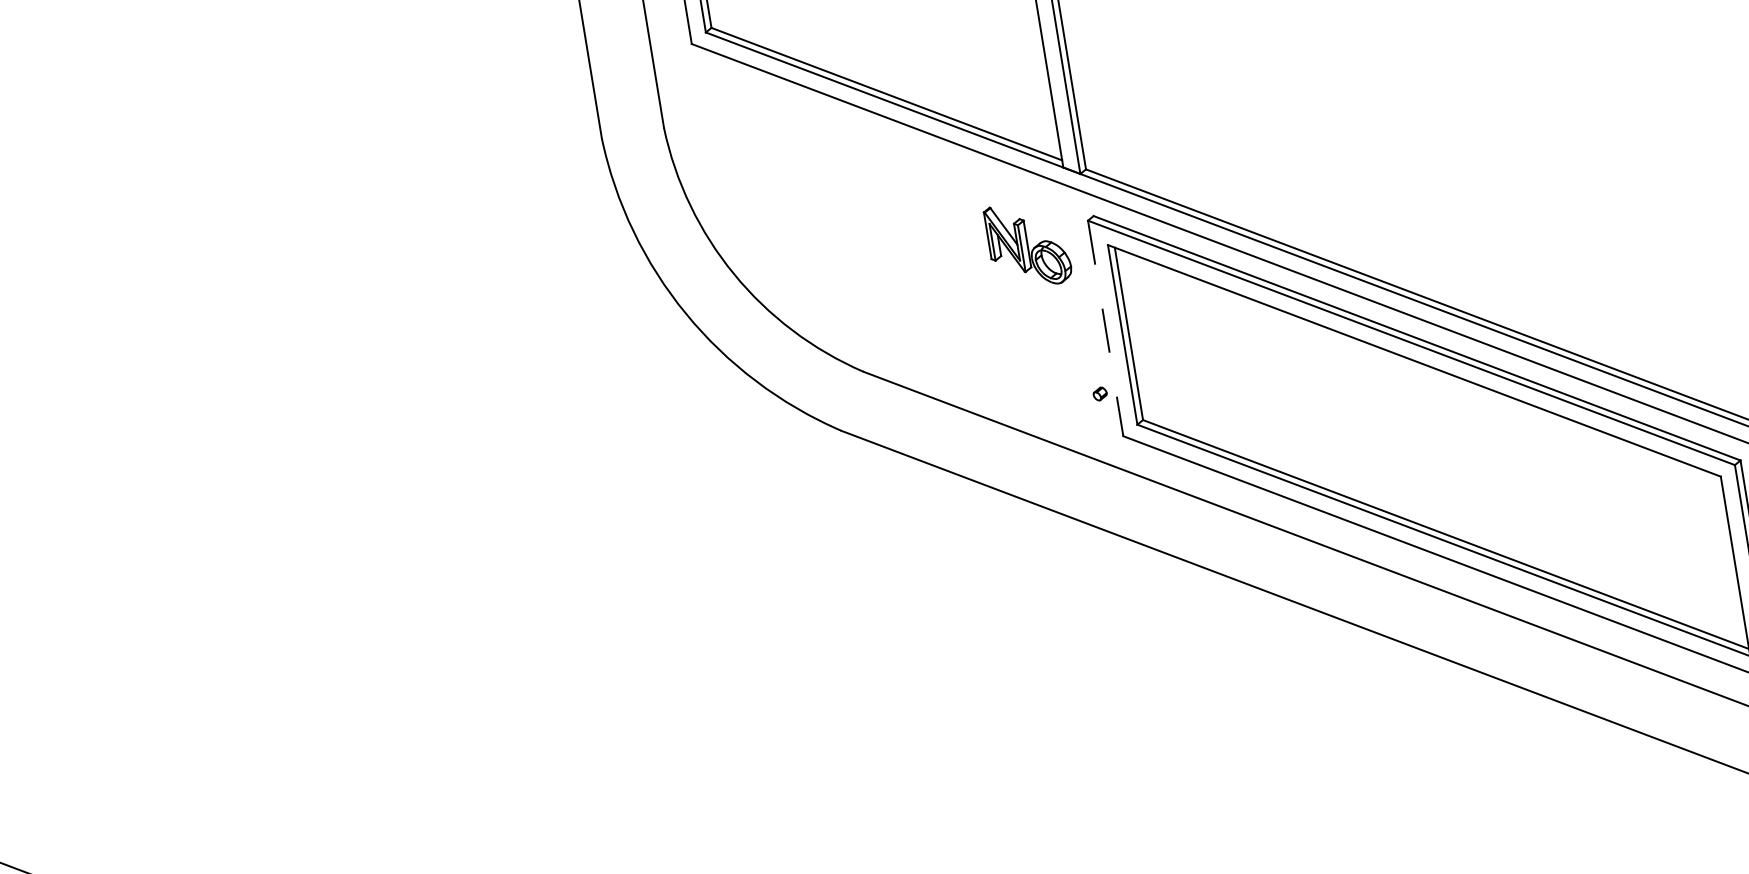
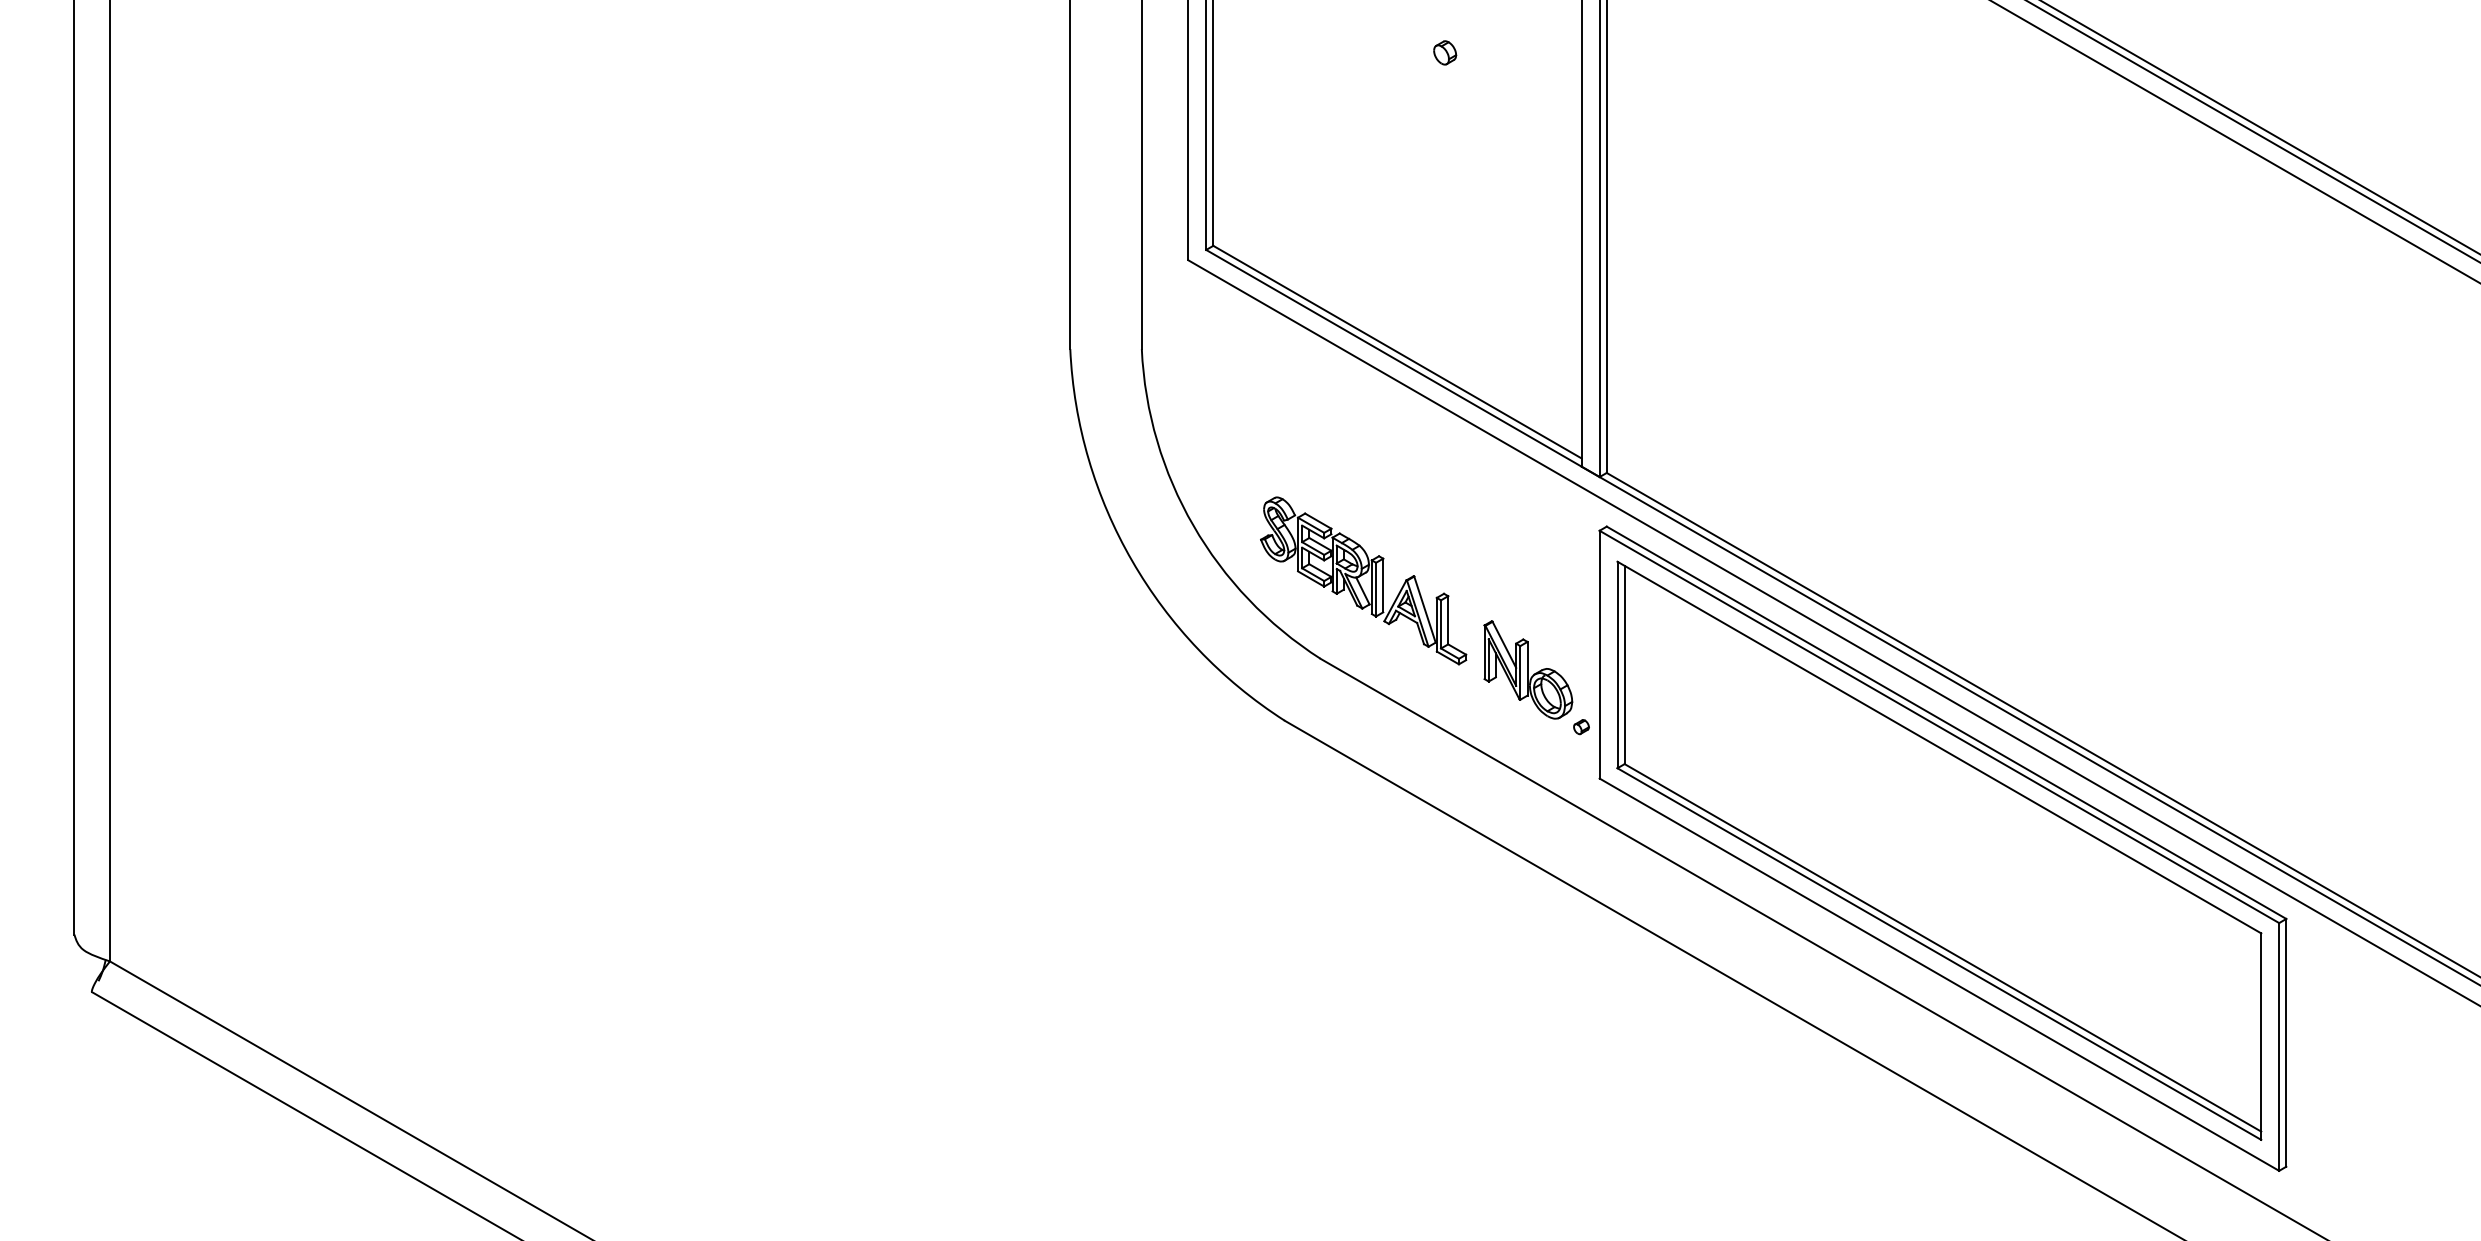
part: (1028, 244) -> (1528, 669), moved
part: (889, 297) -> (1363, 580), added
line: (1105, 328) -> (1599, 654), dashed -> solid

